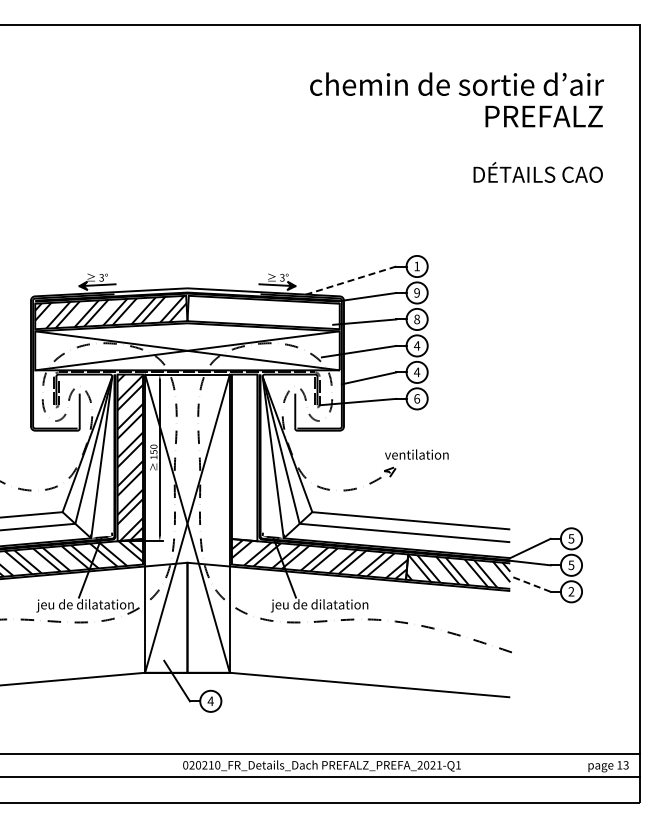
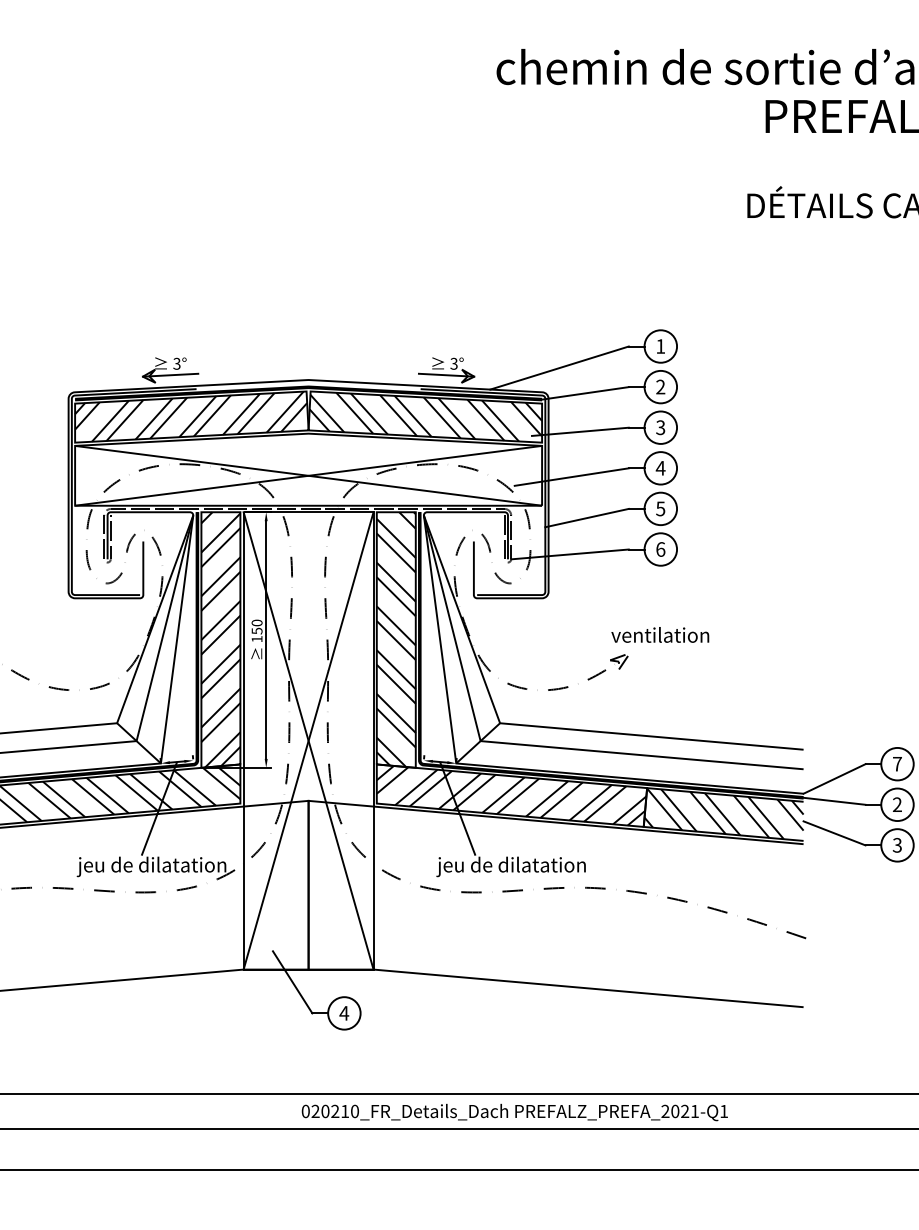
line: (350, 280) -> (558, 367), dashed -> solid
text: (416, 293) -> (659, 387), 9 -> 2
hatch: (263, 312) -> (425, 417), added
text: (417, 319) -> (661, 427), 8 -> 3
text: (417, 372) -> (661, 509), 4 -> 5
hatch: (244, 457) -> (396, 639), added
text: (571, 538) -> (897, 763), 5 -> 7
text: (571, 565) -> (897, 805), 5 -> 2
line: (530, 583) -> (834, 832), dashed -> solid
text: (571, 592) -> (897, 846), 2 -> 3

